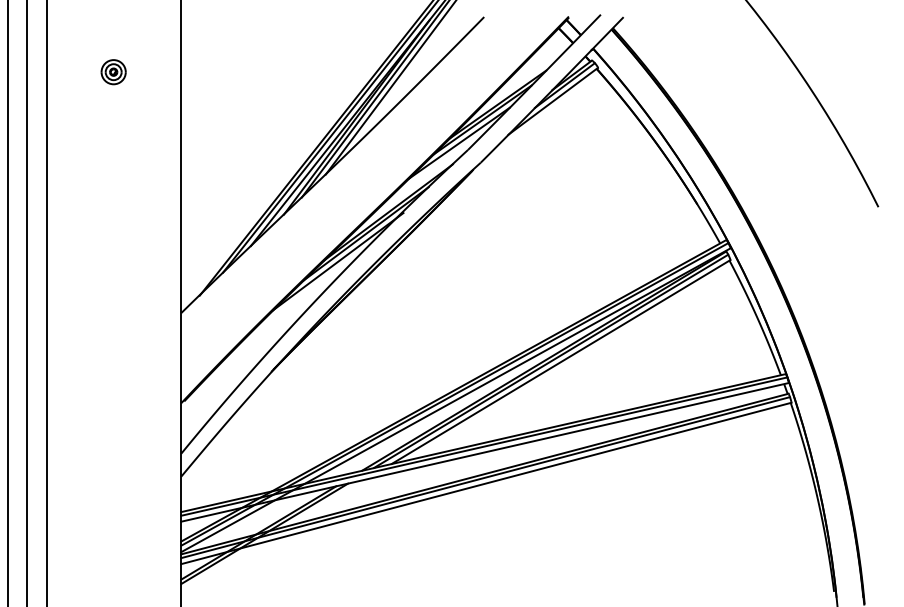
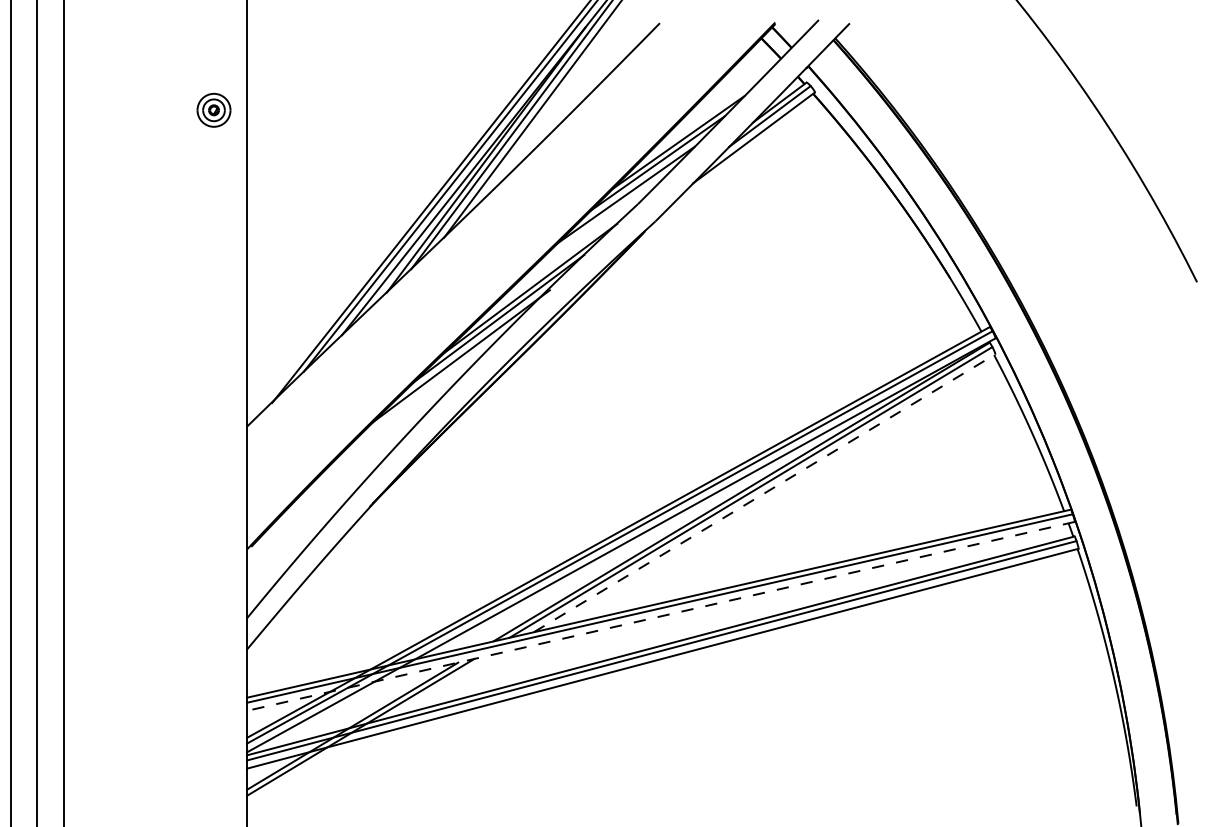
part: (113, 72) -> (213, 110), moved
line: (561, 361) -> (765, 492), solid -> dashed
line: (484, 452) -> (660, 616), solid -> dashed

